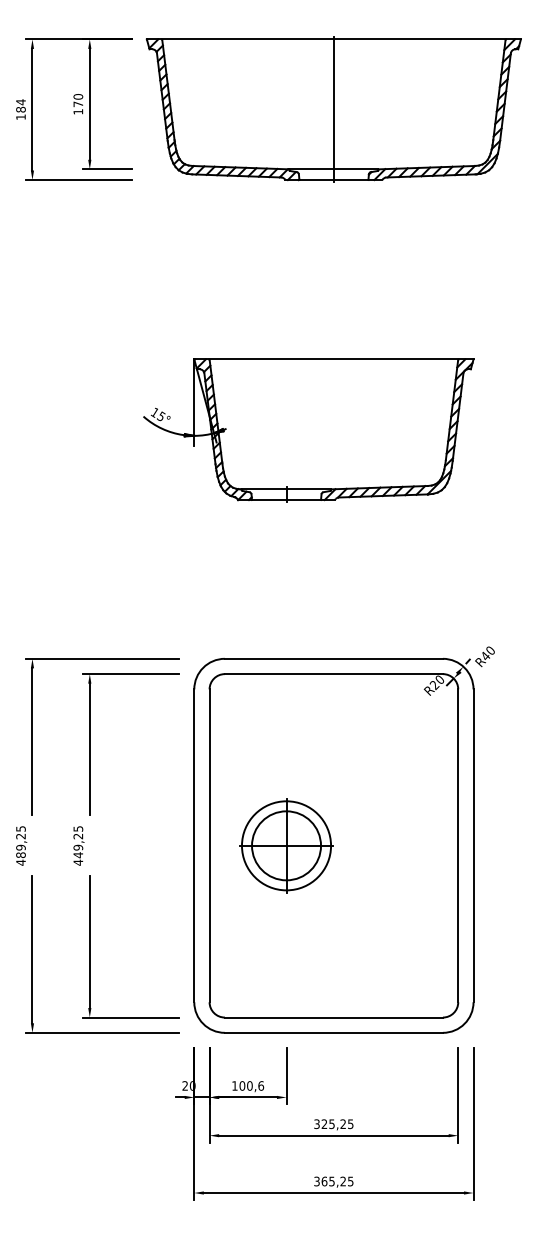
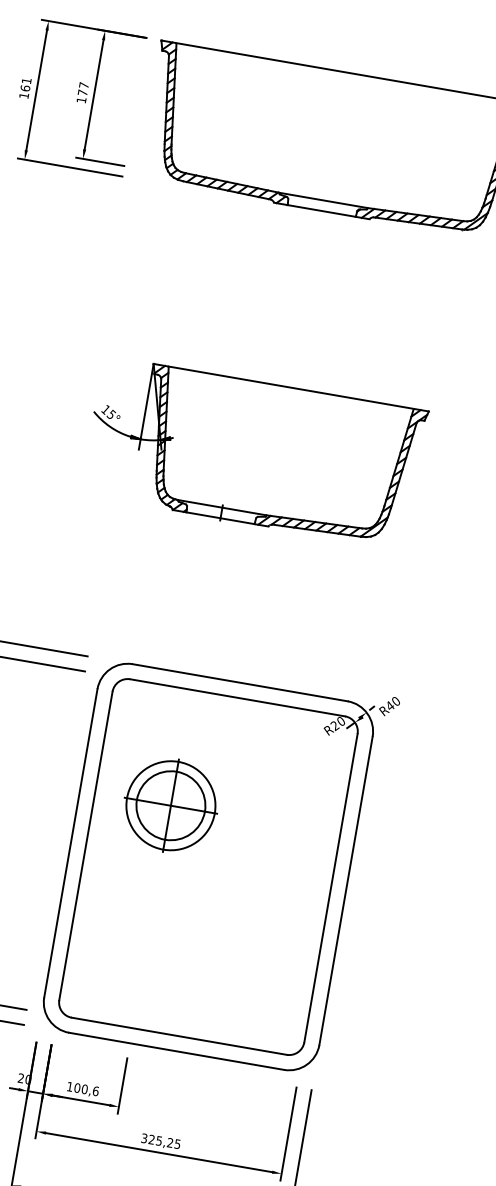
text: (78, 96) -> (84, 85), 170 -> 177
text: (20, 105) -> (25, 84), 184 -> 161
line: (333, 109) -> (333, 141), removed
part: (286, 845) -> (170, 805), moved

